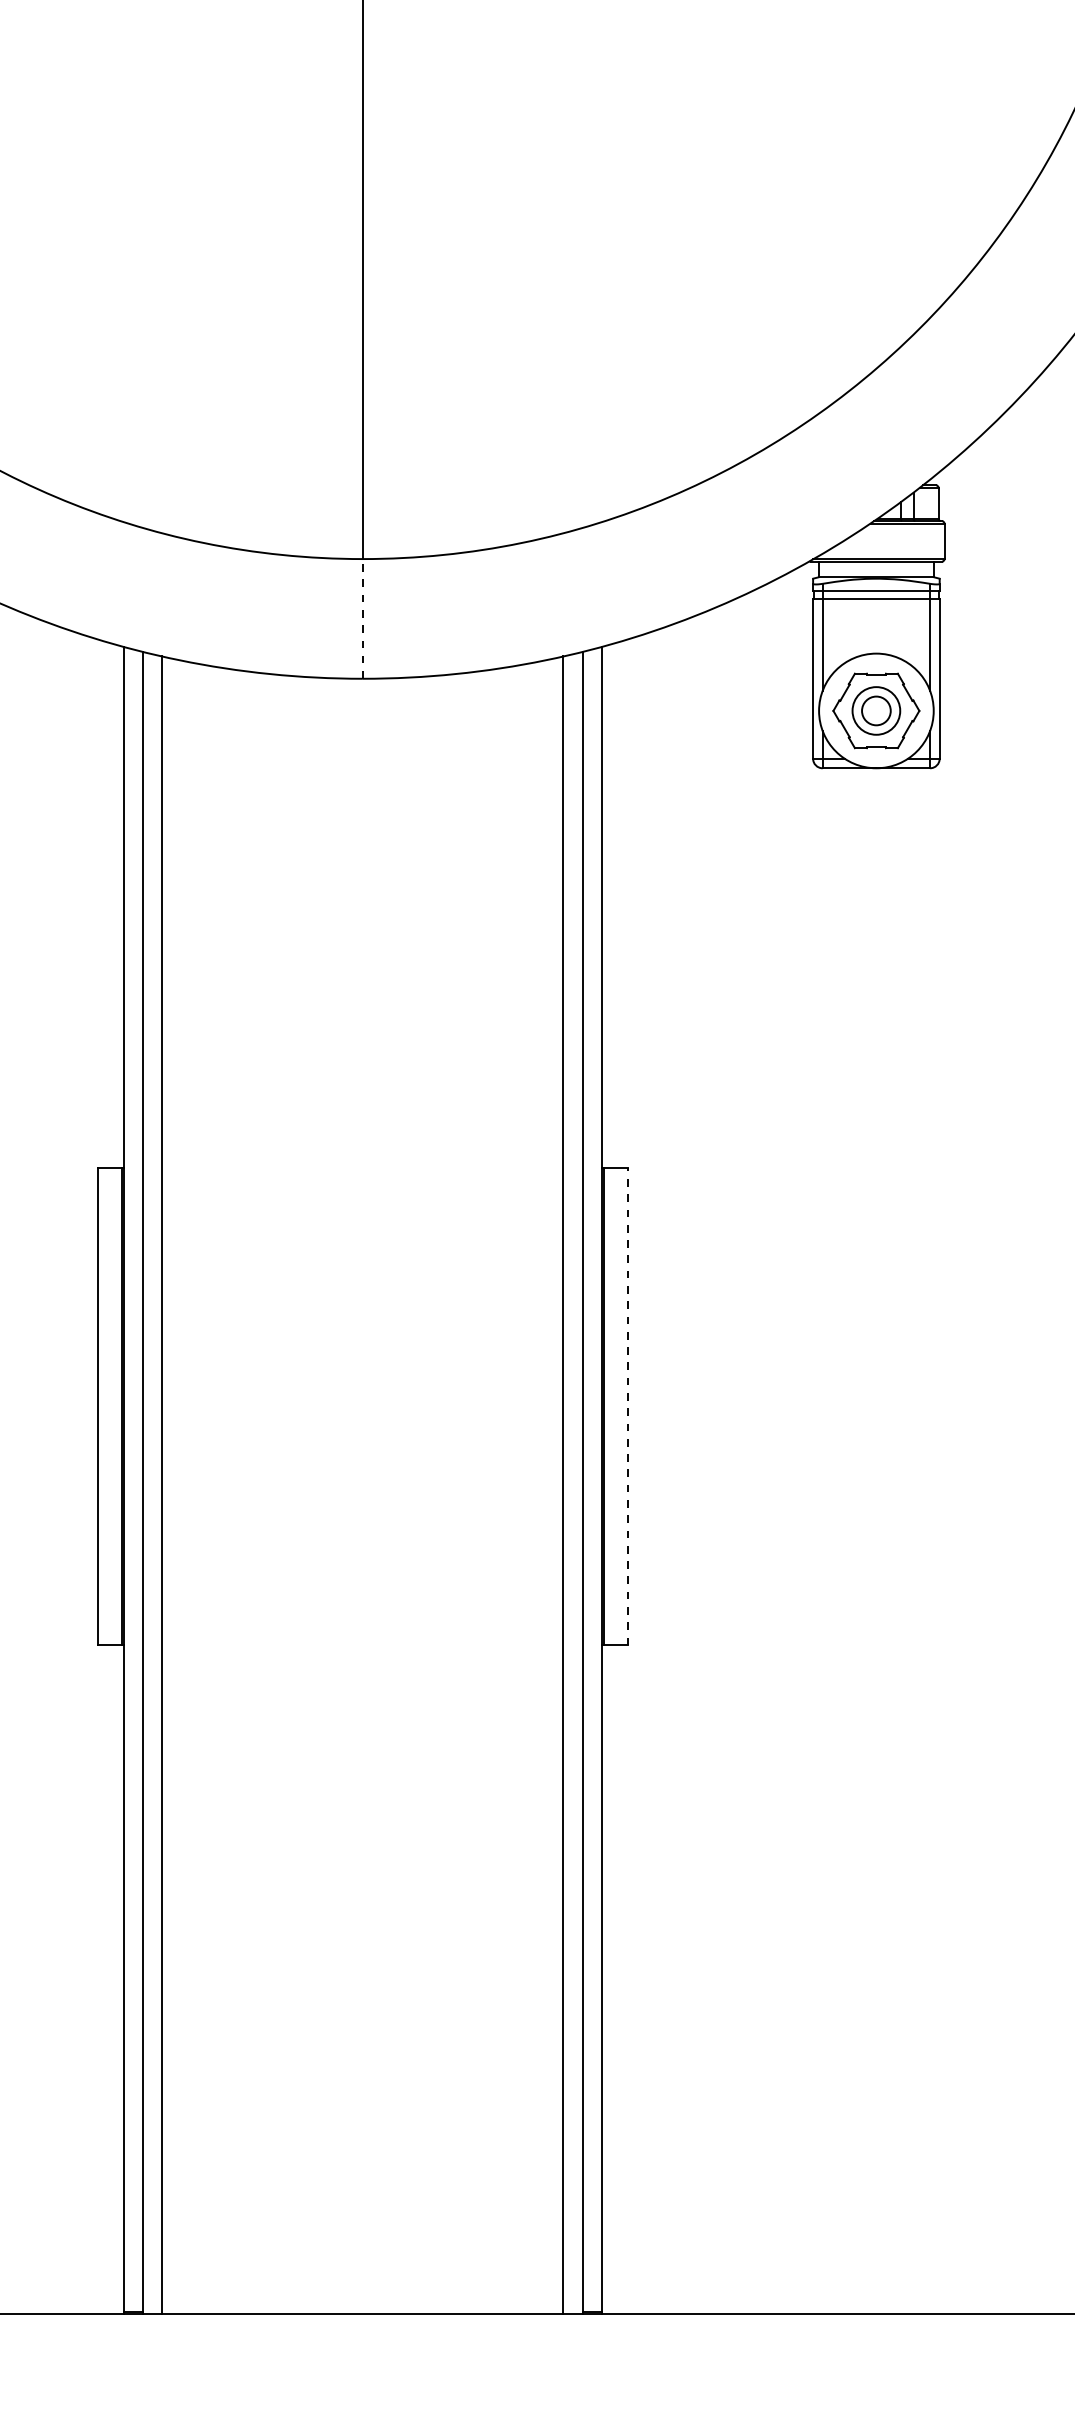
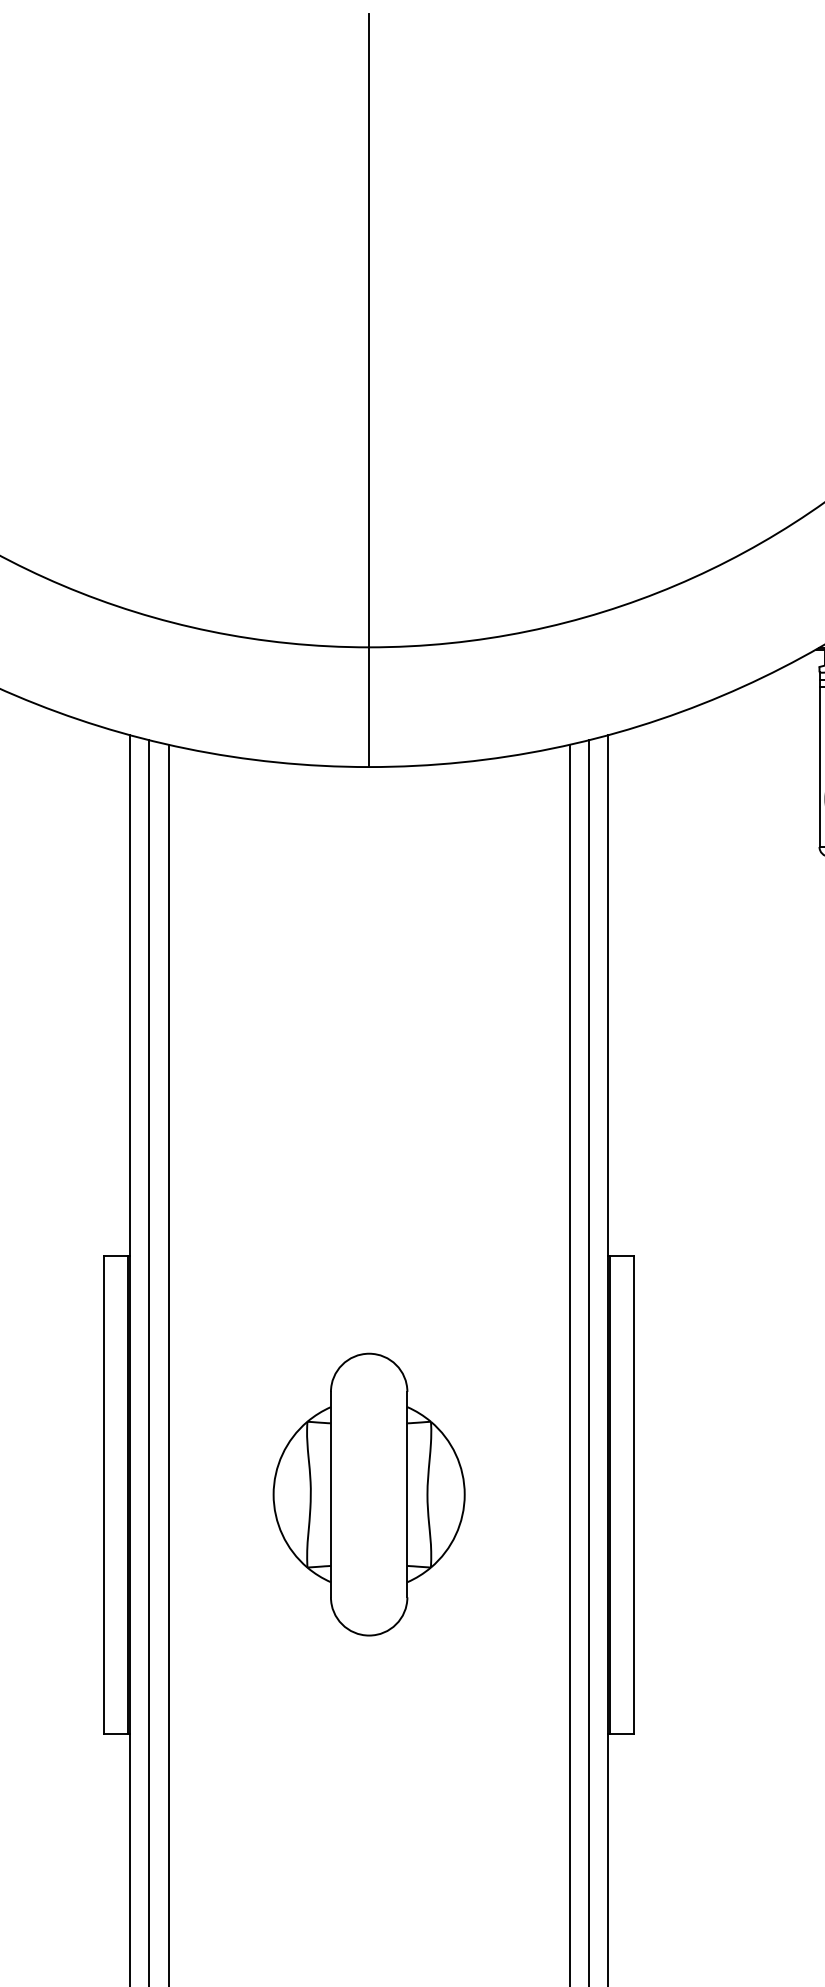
line: (362, 618) -> (368, 706), dashed -> solid
part: (362, 1406) -> (368, 1494), added
line: (627, 1406) -> (633, 1494), dashed -> solid

